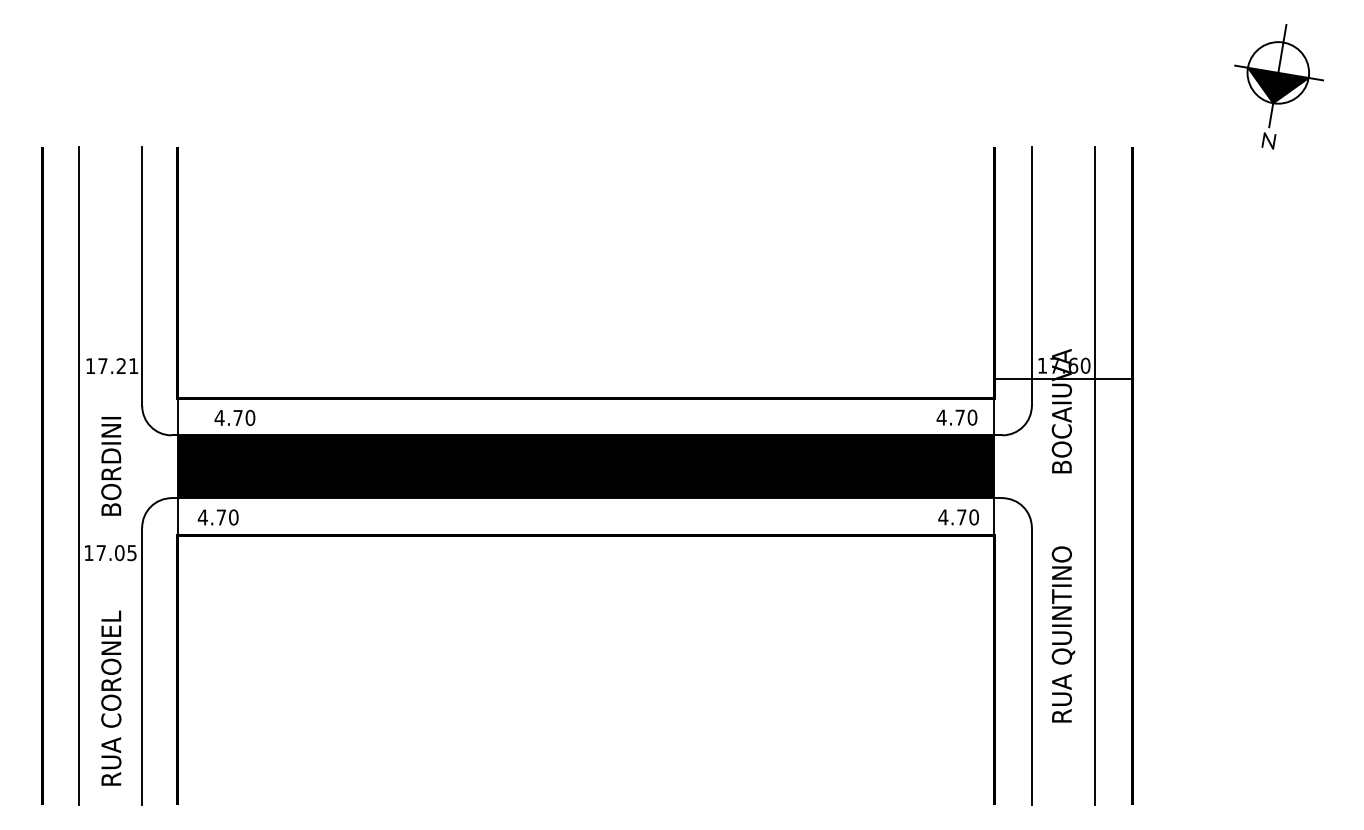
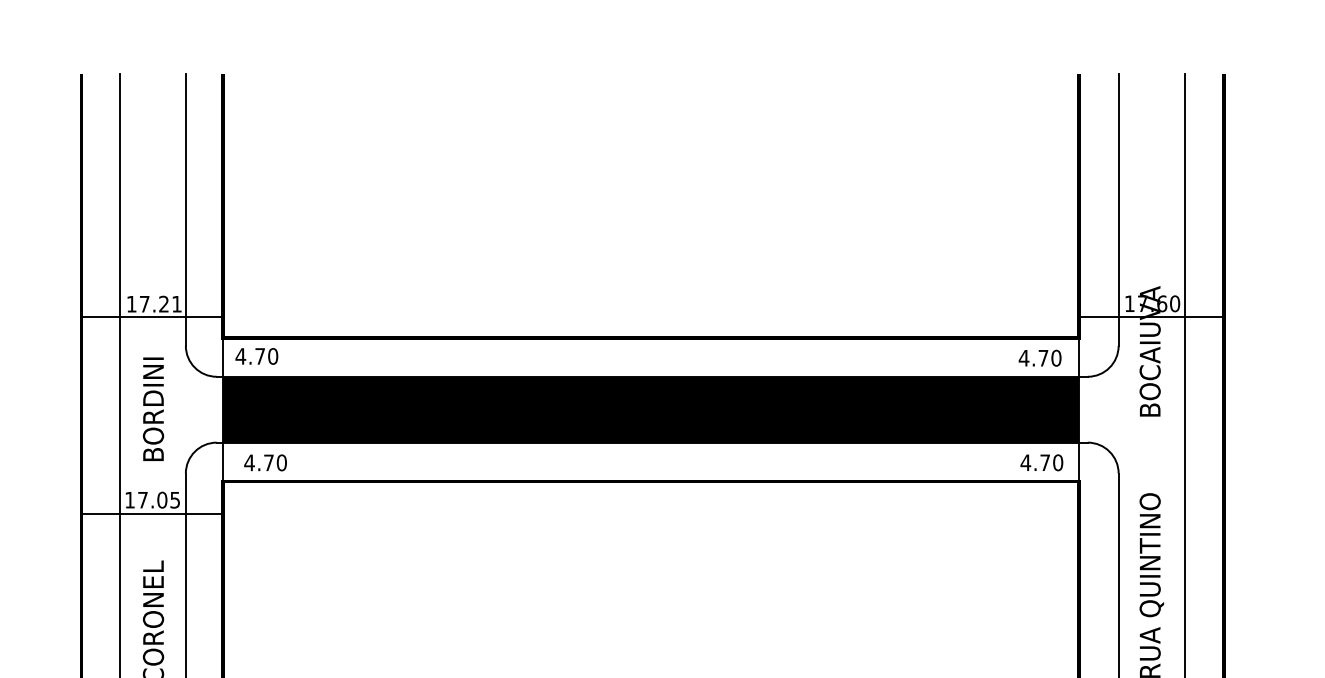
line: (109, 378) -> (151, 317), added
text: (234, 417) -> (256, 355), moved
line: (109, 565) -> (151, 513), added

